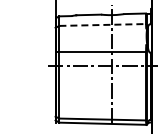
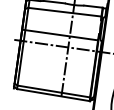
line: (103, 24) -> (65, 11), dashed -> solid

